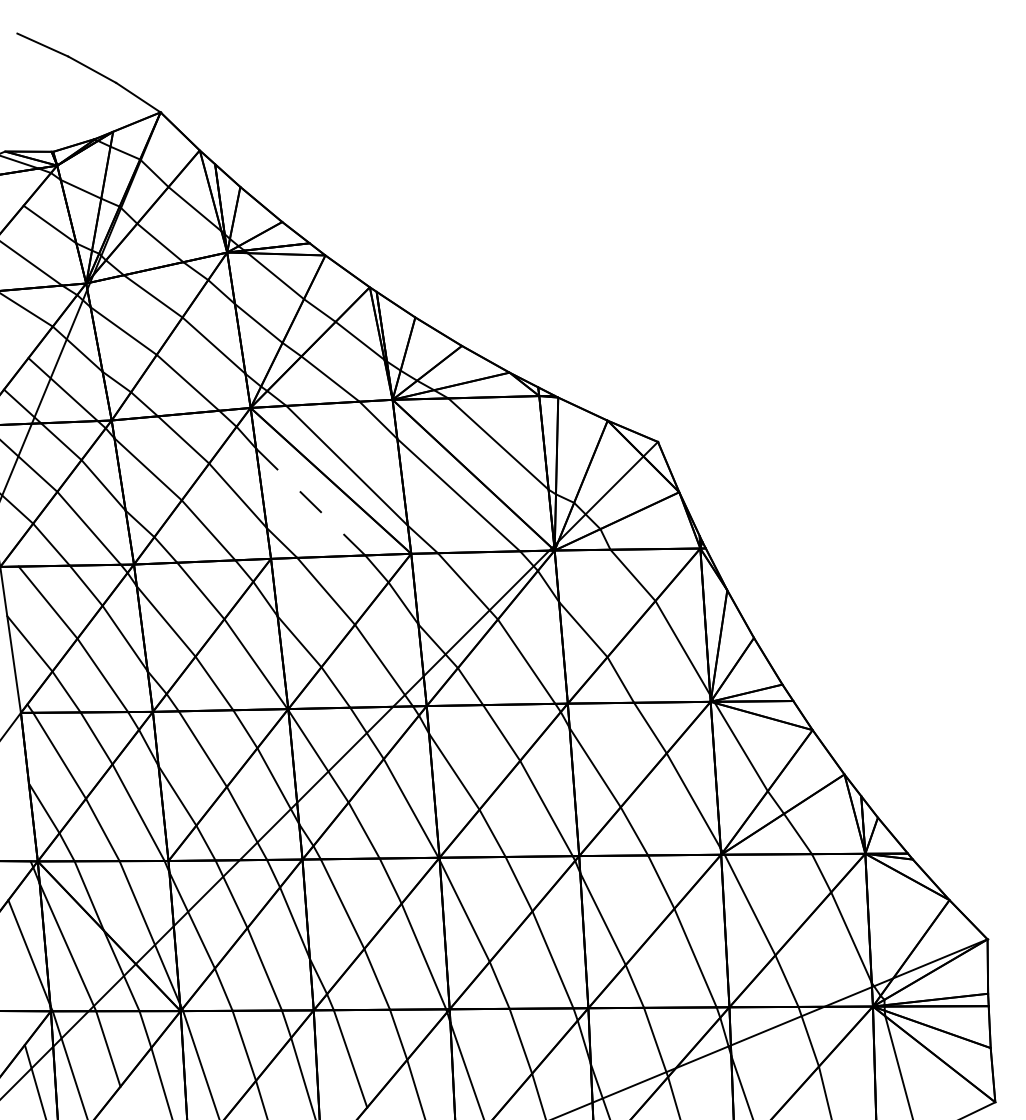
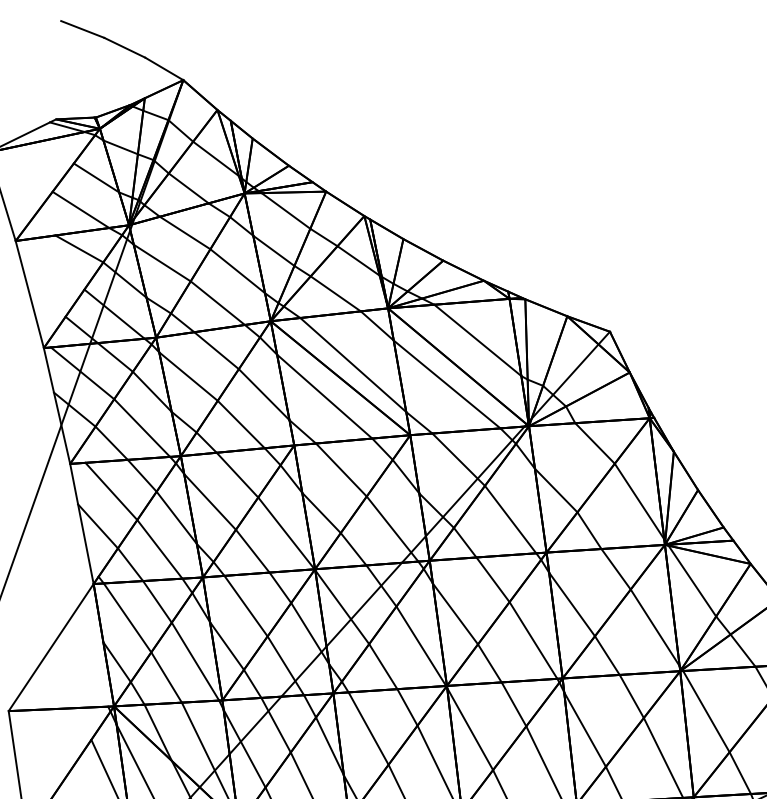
line: (310, 501) -> (324, 396), dashed -> solid

